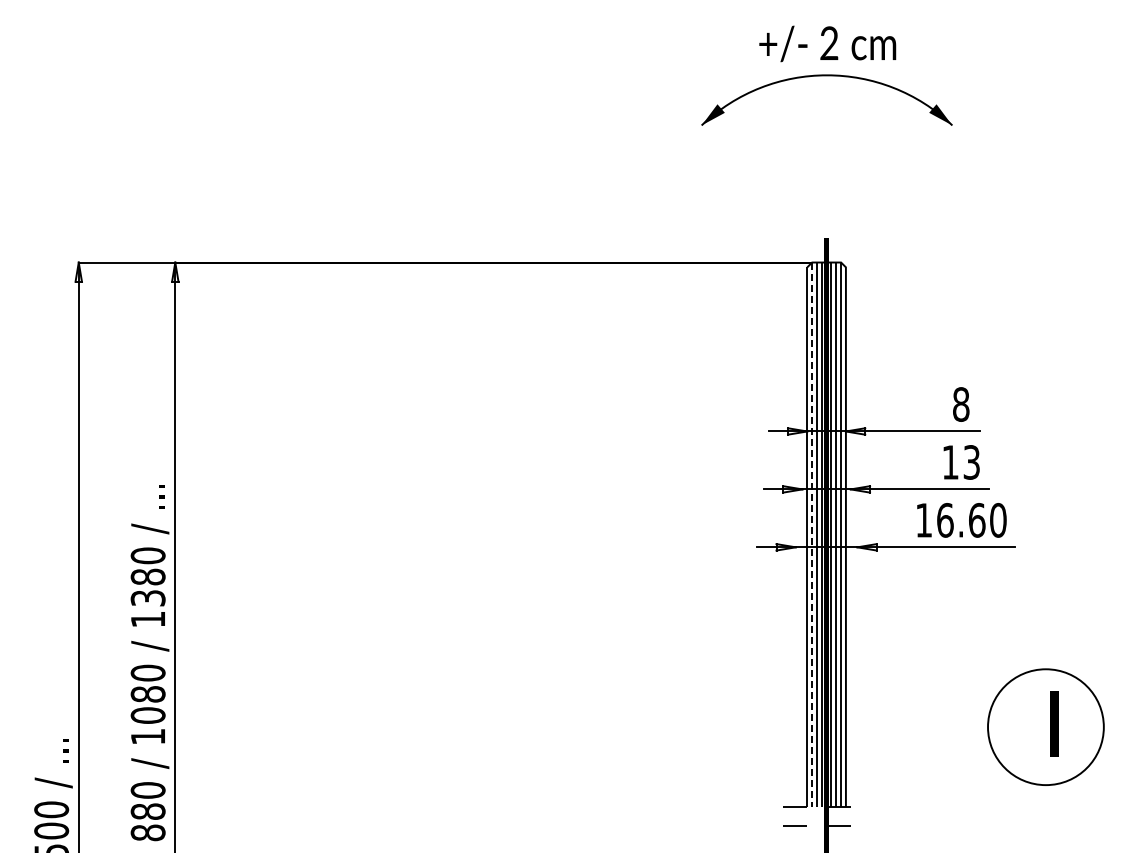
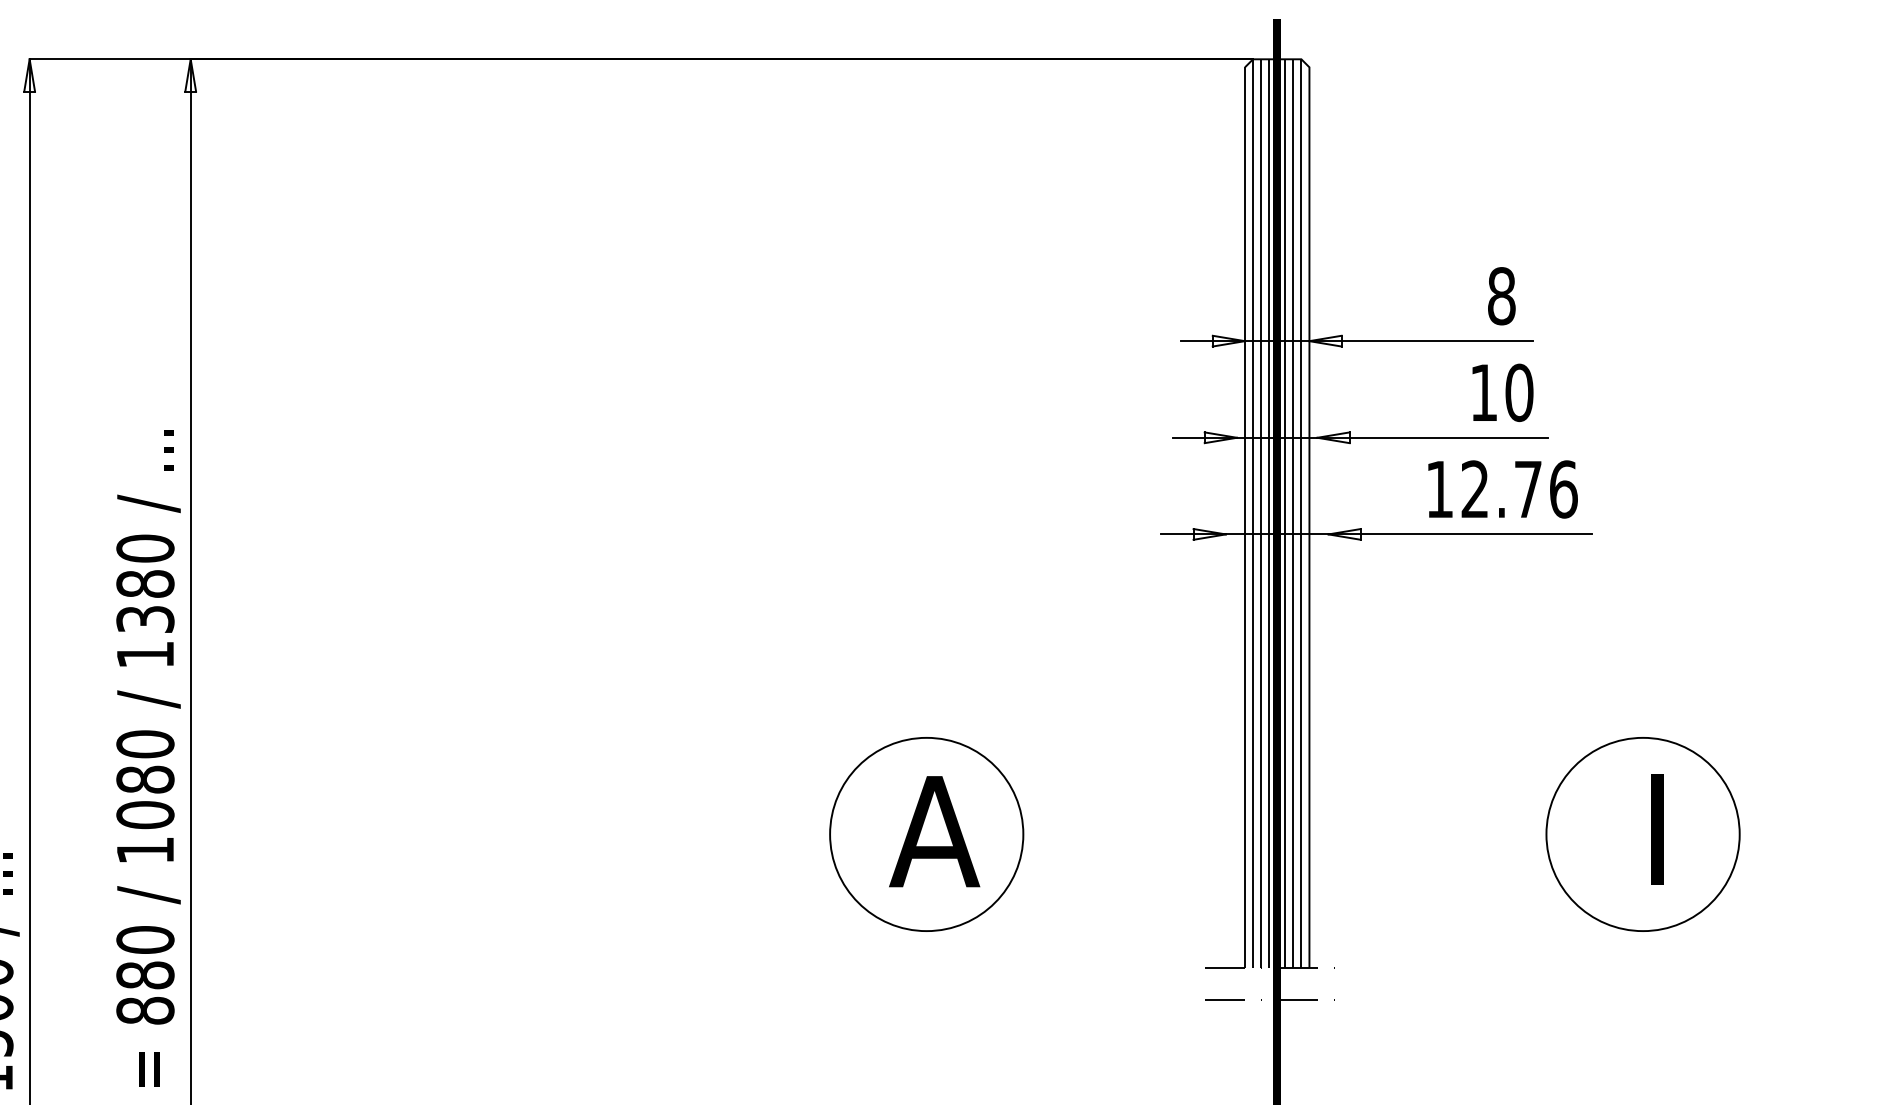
text: (971, 462) -> (1518, 392), 13 -> 10
text: (971, 520) -> (1518, 489), 16.60 -> 12.76
line: (812, 535) -> (1253, 514), dashed -> solid
part: (616, 726) -> (926, 833), added

